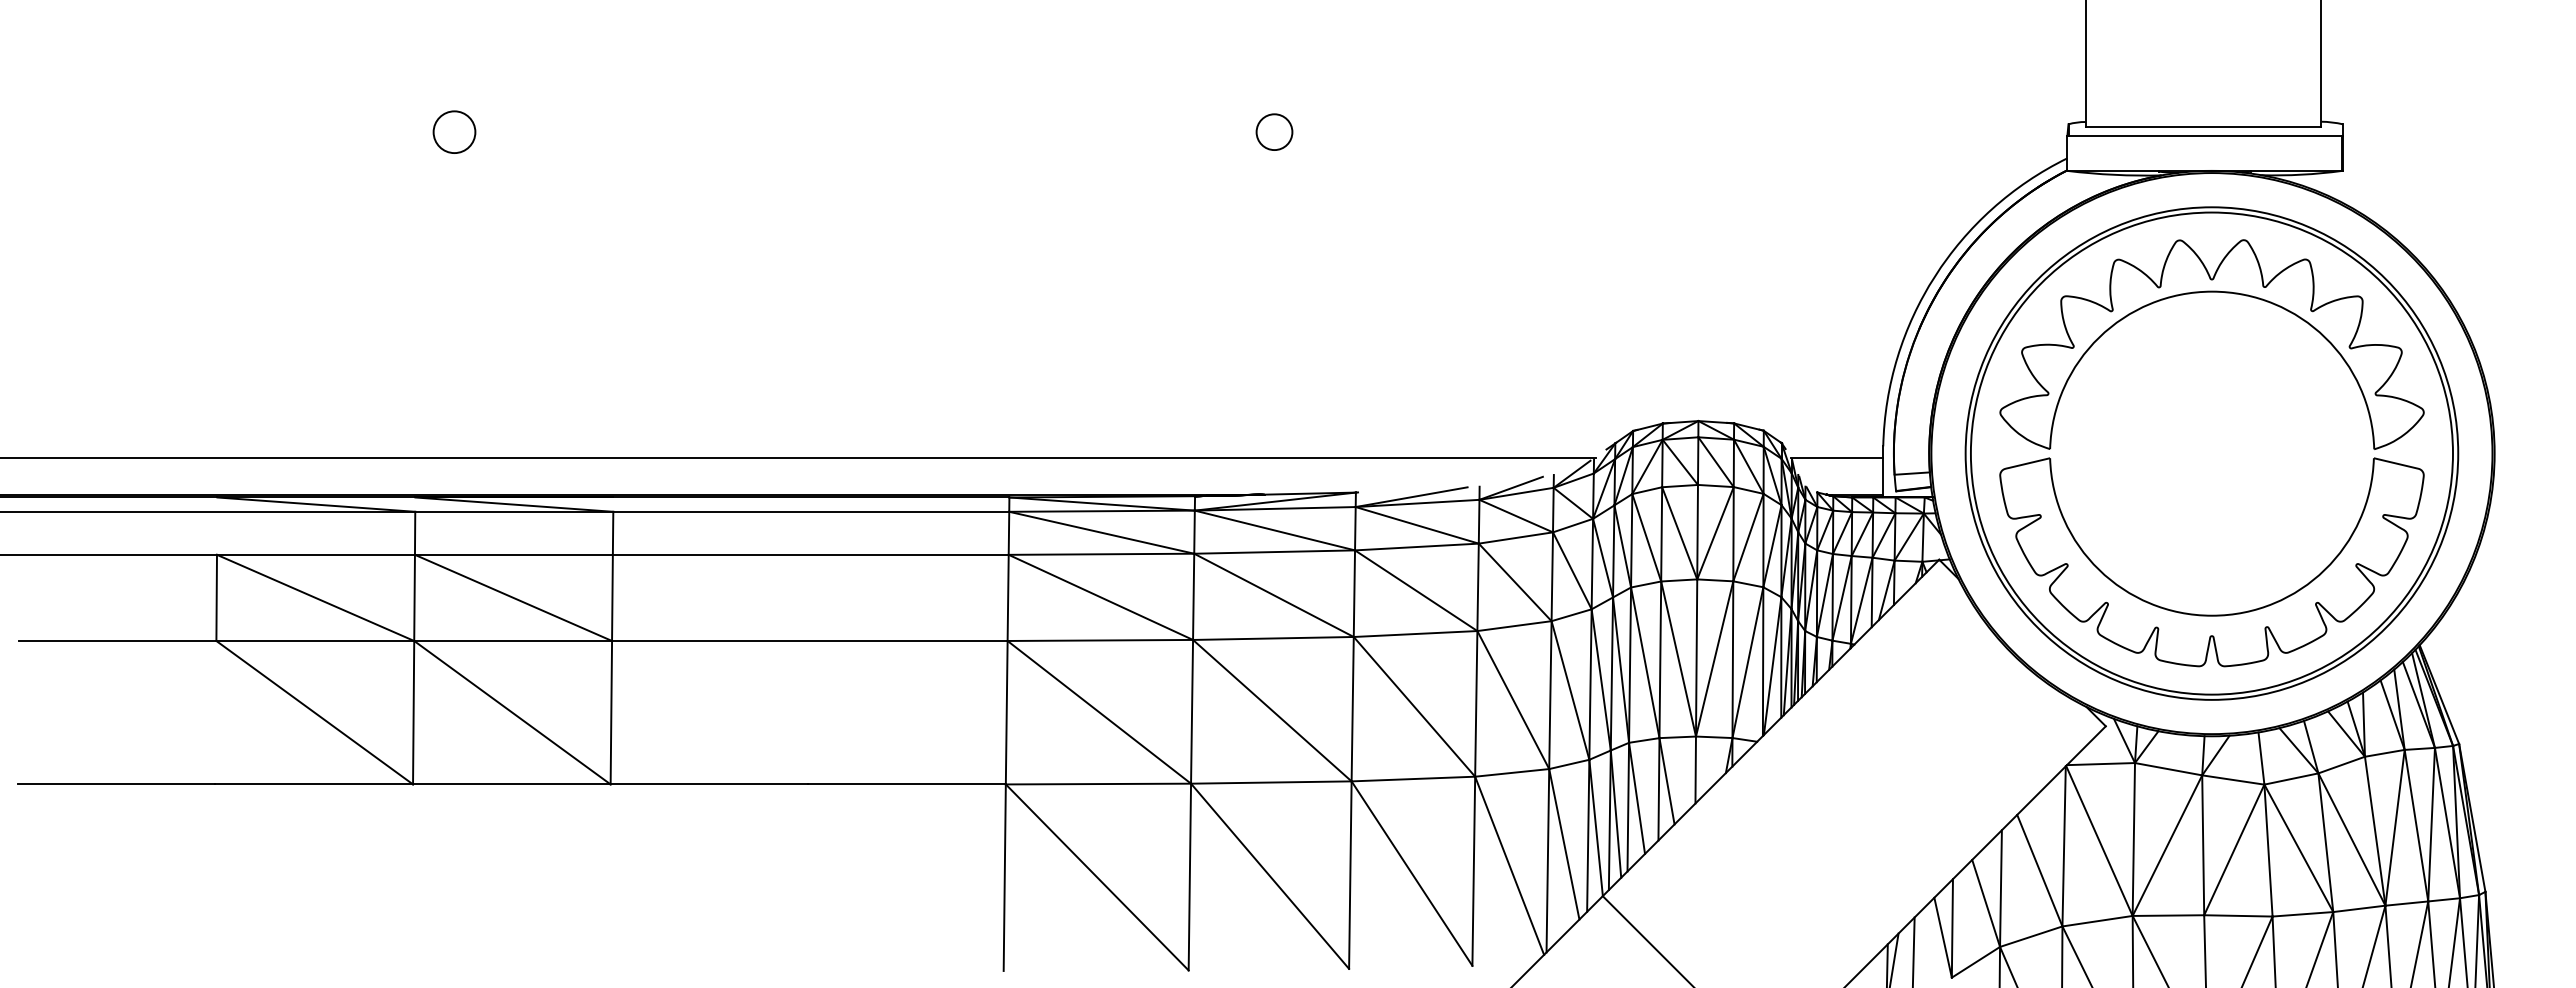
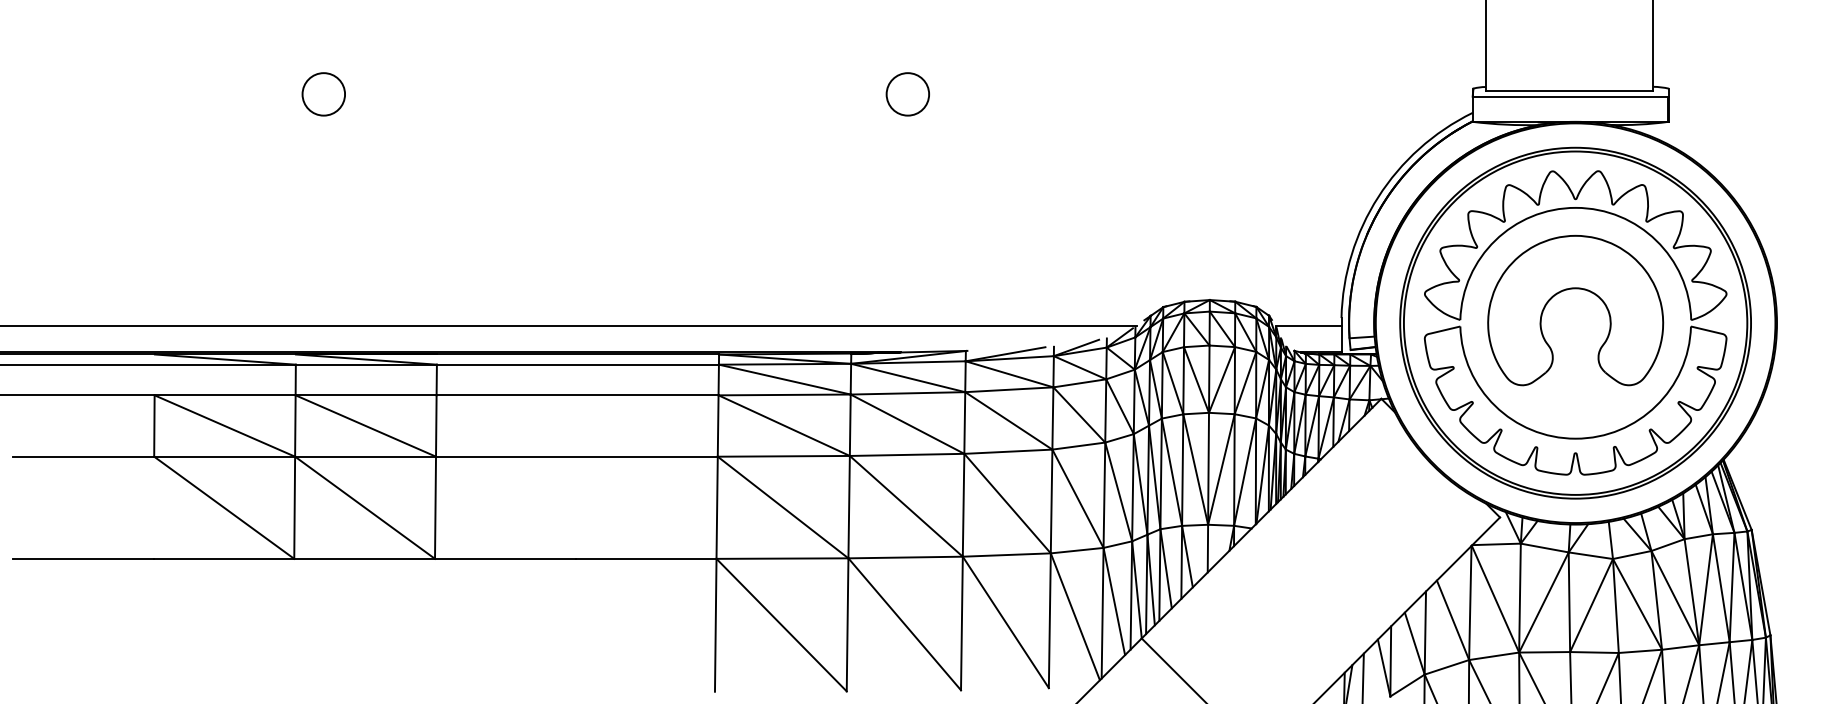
circle: (454, 131) -> (323, 93), size x1.43
circle: (1274, 131) -> (907, 93), size x1.67
part: (2204, 406) -> (1570, 289), added

